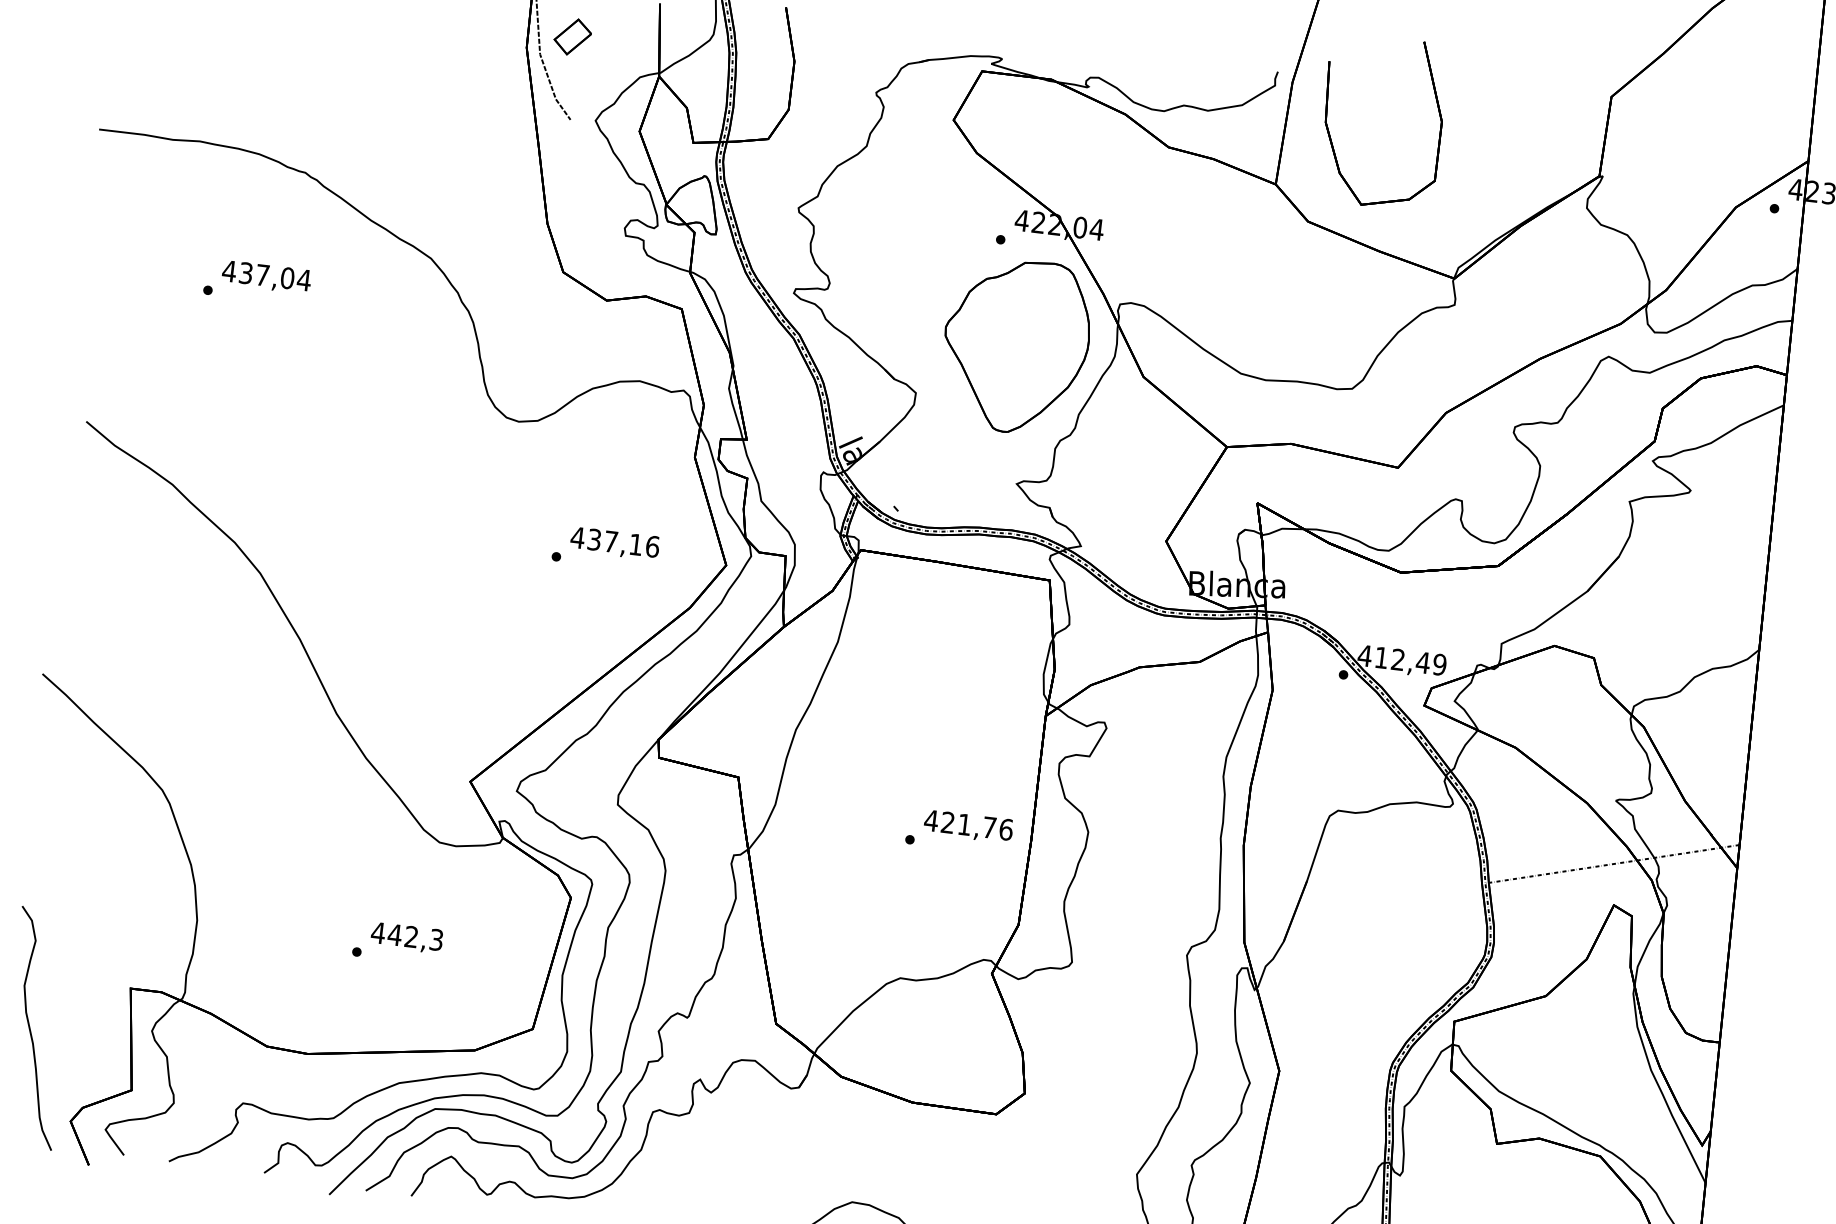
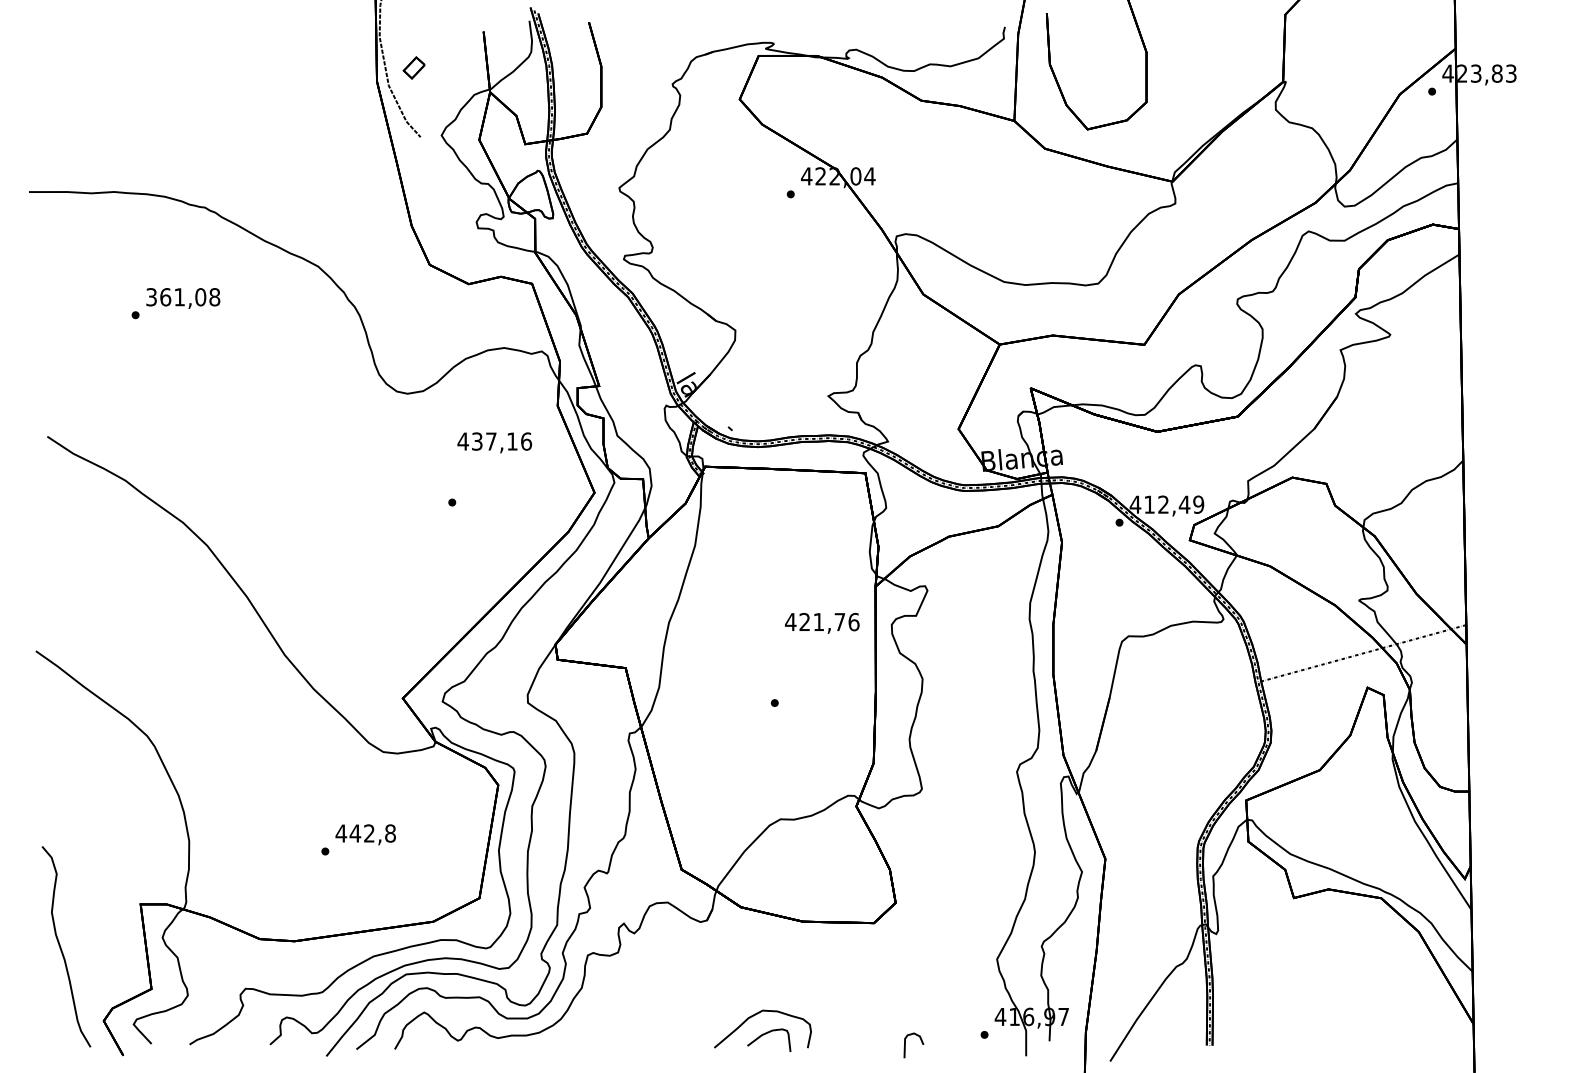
part: (571, 36) -> (413, 67), size x0.7
text: (265, 275) -> (182, 297), 437,04 -> 361,08
part: (1015, 346) -> (813, 281), removed
text: (614, 543) -> (494, 442), moved
text: (968, 825) -> (822, 622), moved
text: (436, 939) -> (390, 833), 442,3 -> 442,8

